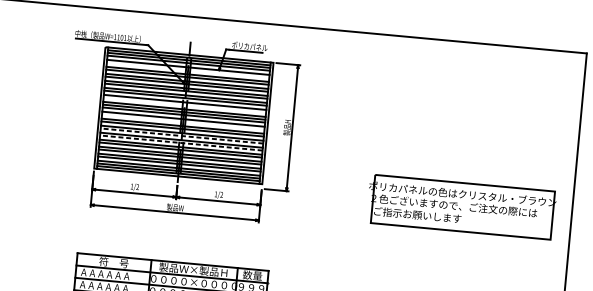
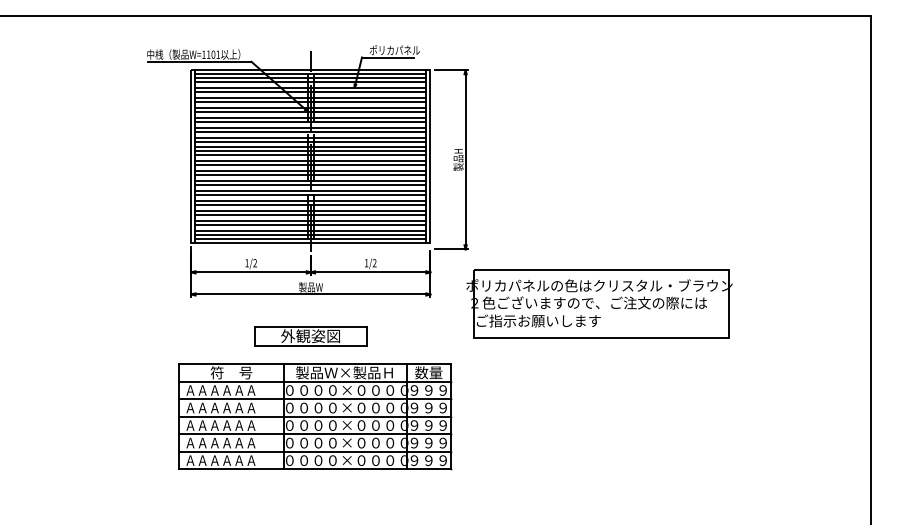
line: (187, 70) -> (310, 91), added
line: (184, 105) -> (310, 141), added
line: (183, 122) -> (310, 165), added
line: (181, 136) -> (310, 185), dashed -> solid
line: (181, 143) -> (310, 195), dashed -> solid
part: (461, 206) -> (599, 303), moved
part: (171, 242) -> (310, 336), added

